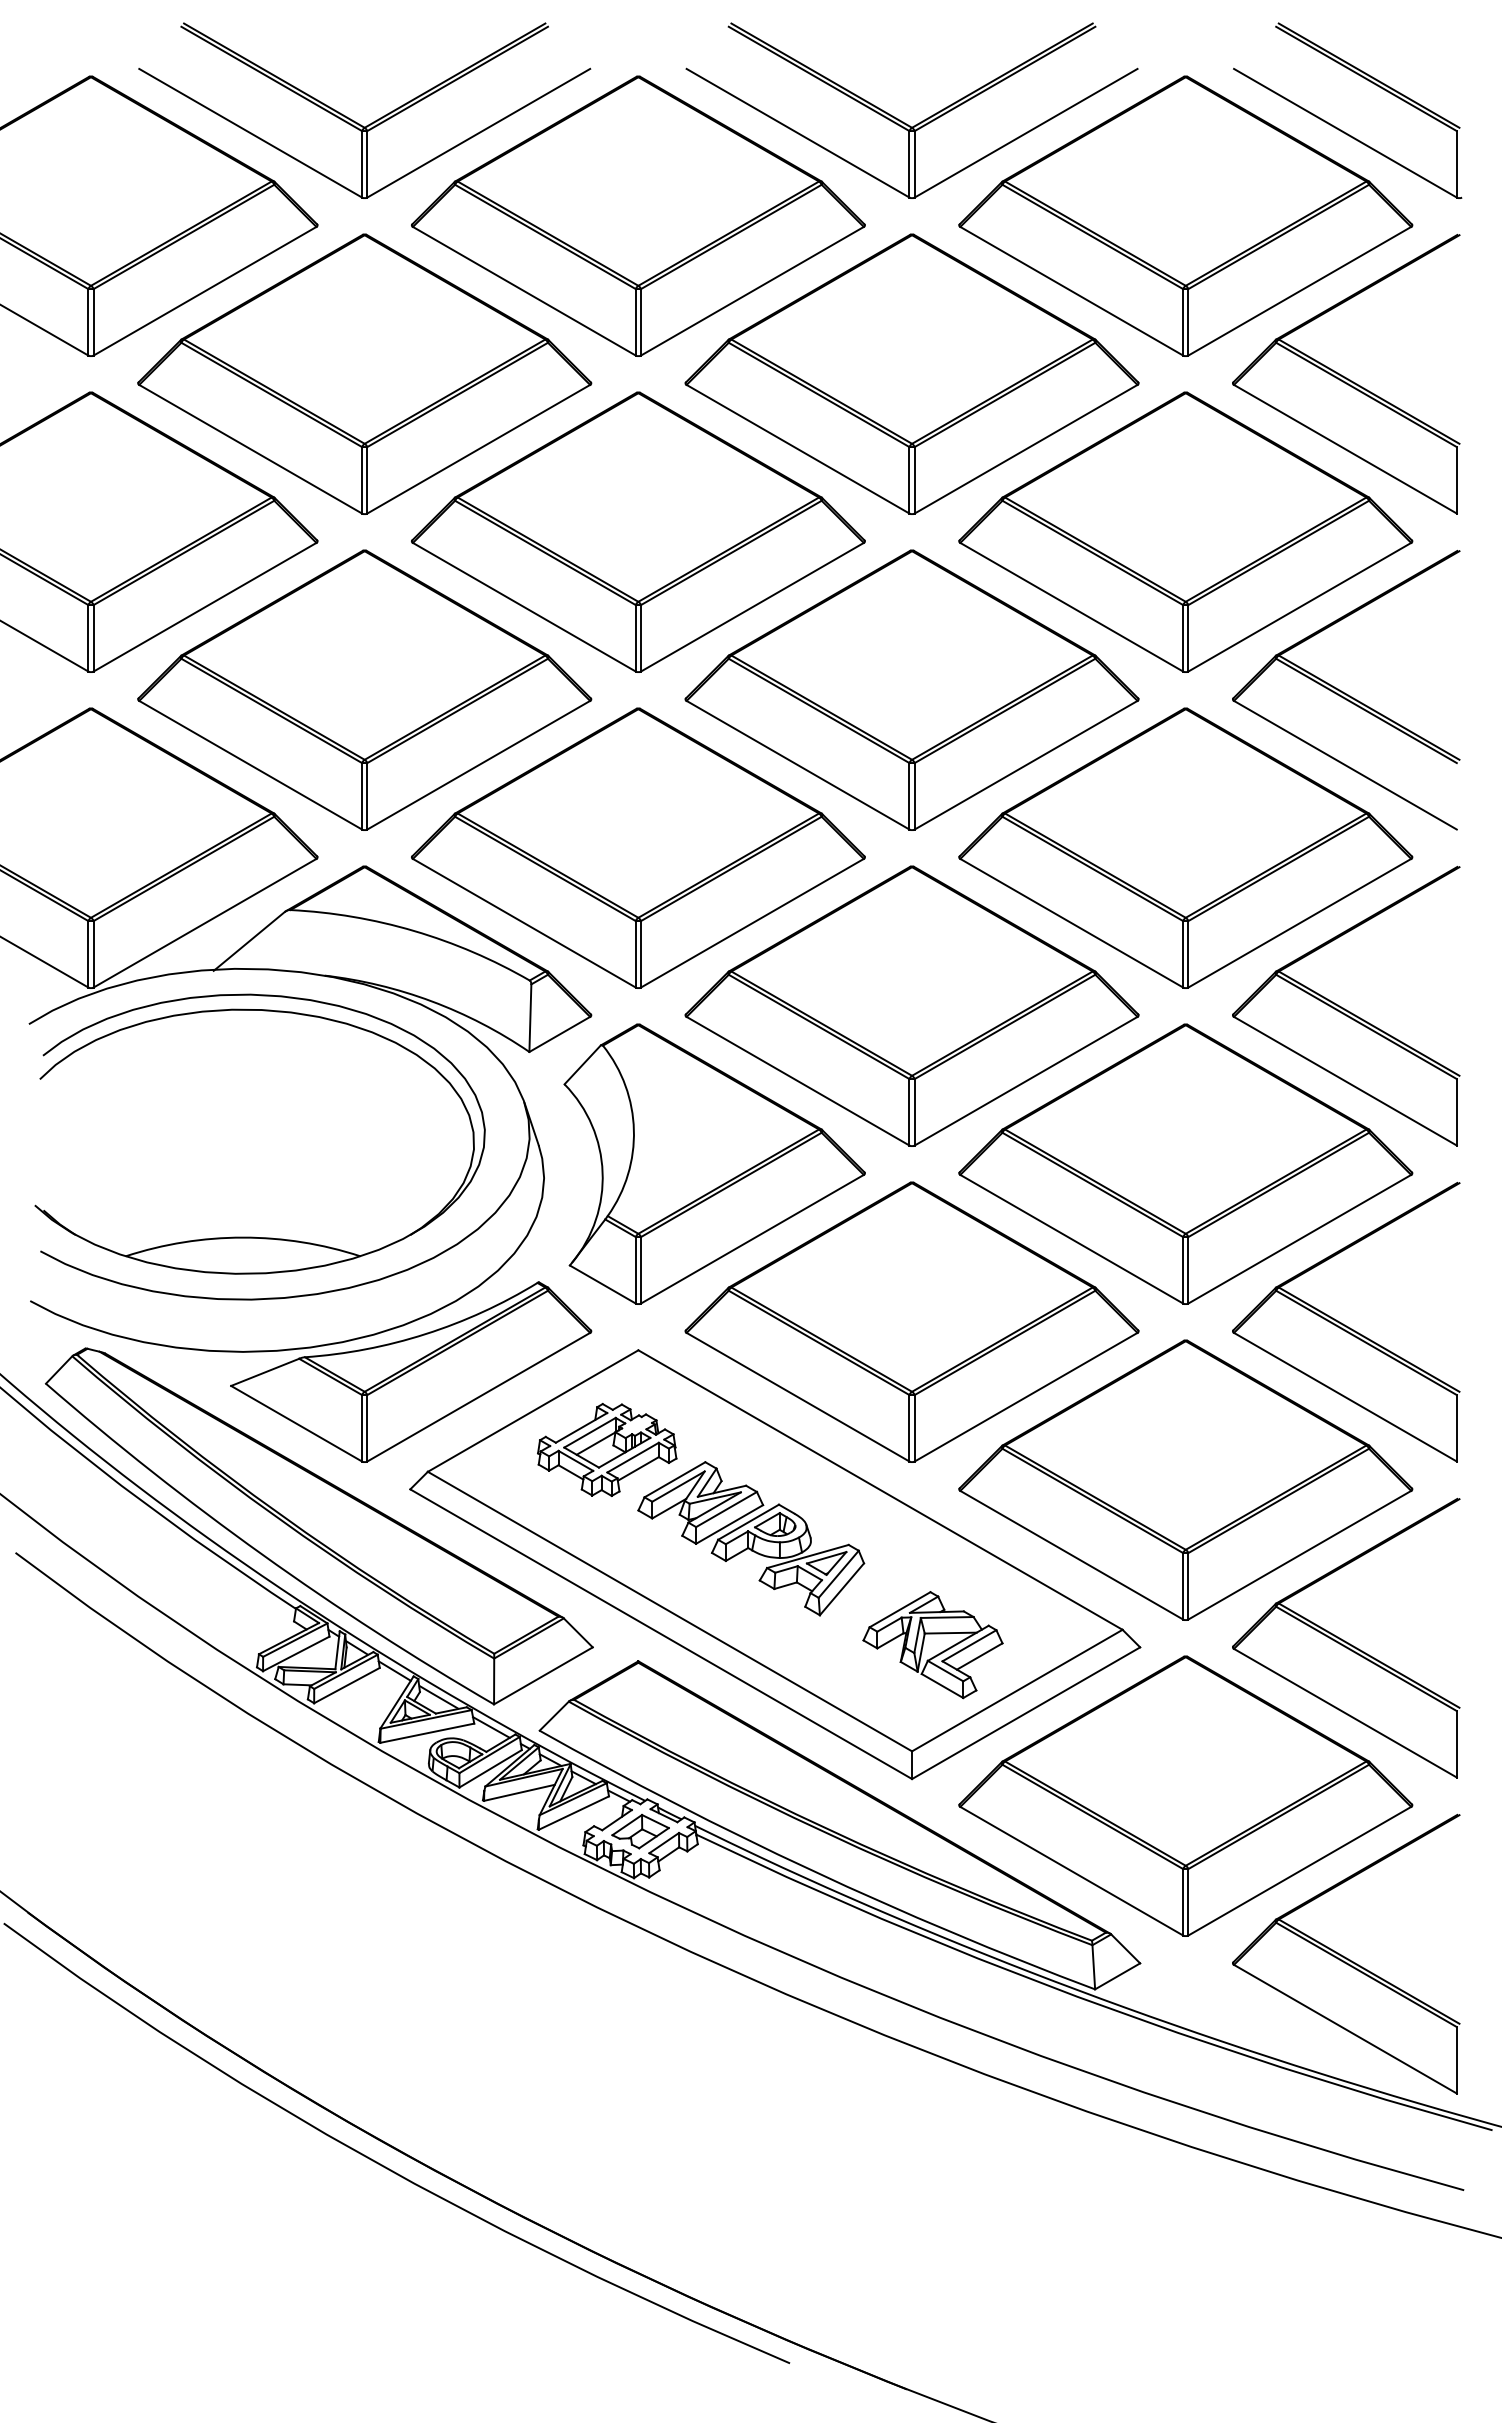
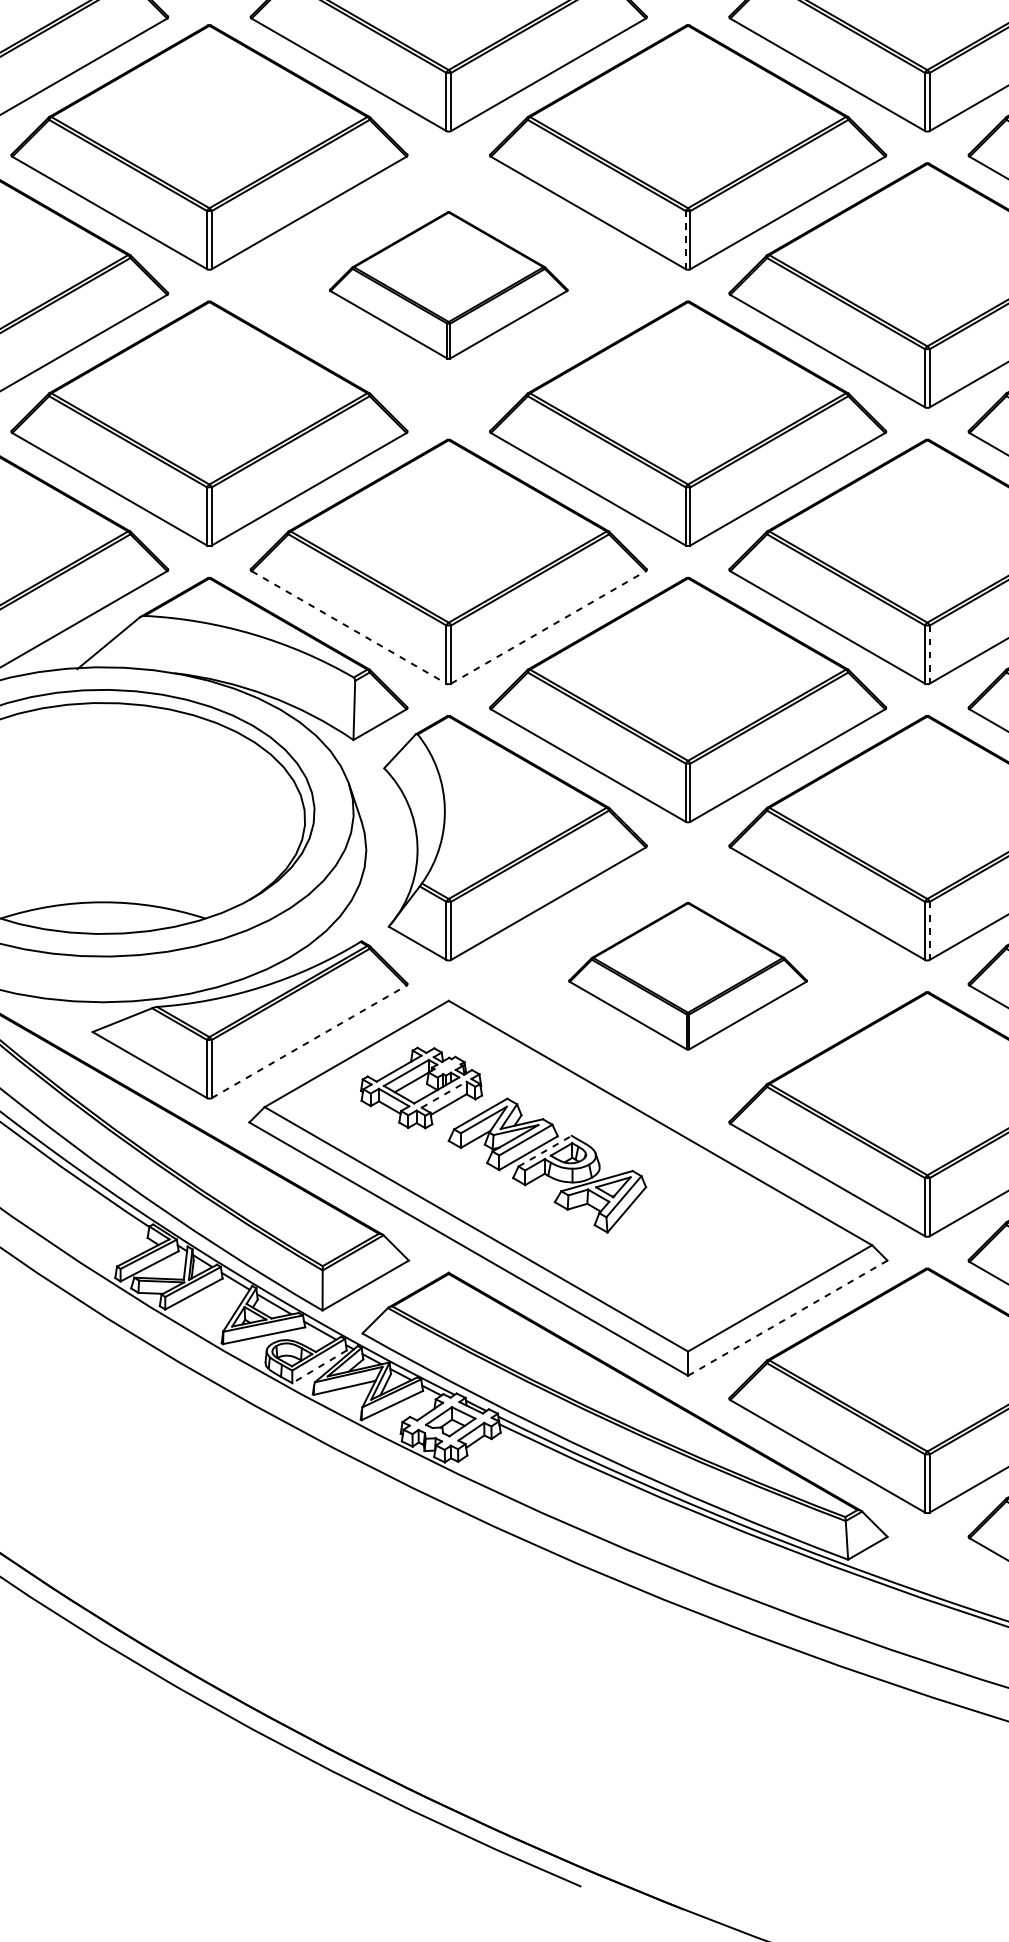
line: (909, 479) -> (685, 239), solid -> dashed
part: (638, 531) -> (448, 284), size x0.6
line: (524, 923) -> (349, 627), solid -> dashed
line: (752, 923) -> (548, 627), solid -> dashed
line: (1188, 954) -> (929, 654), solid -> dashed
line: (1188, 1270) -> (929, 931), solid -> dashed
part: (911, 1321) -> (687, 975), size x0.6
line: (478, 1397) -> (308, 1042), solid -> dashed
line: (633, 1457) -> (444, 1094), solid -> dashed
line: (749, 1522) -> (545, 1151), solid -> dashed
part: (924, 1641) -> (698, 1255), removed
line: (1026, 1713) -> (788, 1318), solid -> dashed
line: (490, 1769) -> (319, 1367), solid -> dashed

